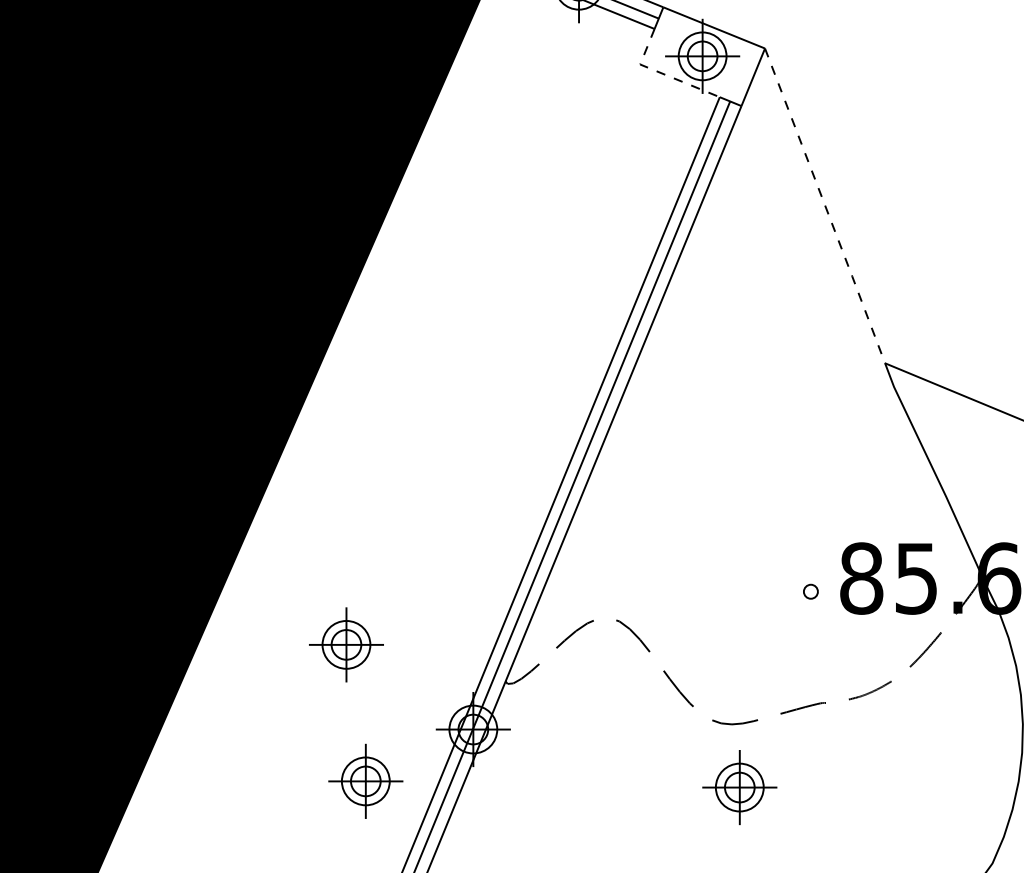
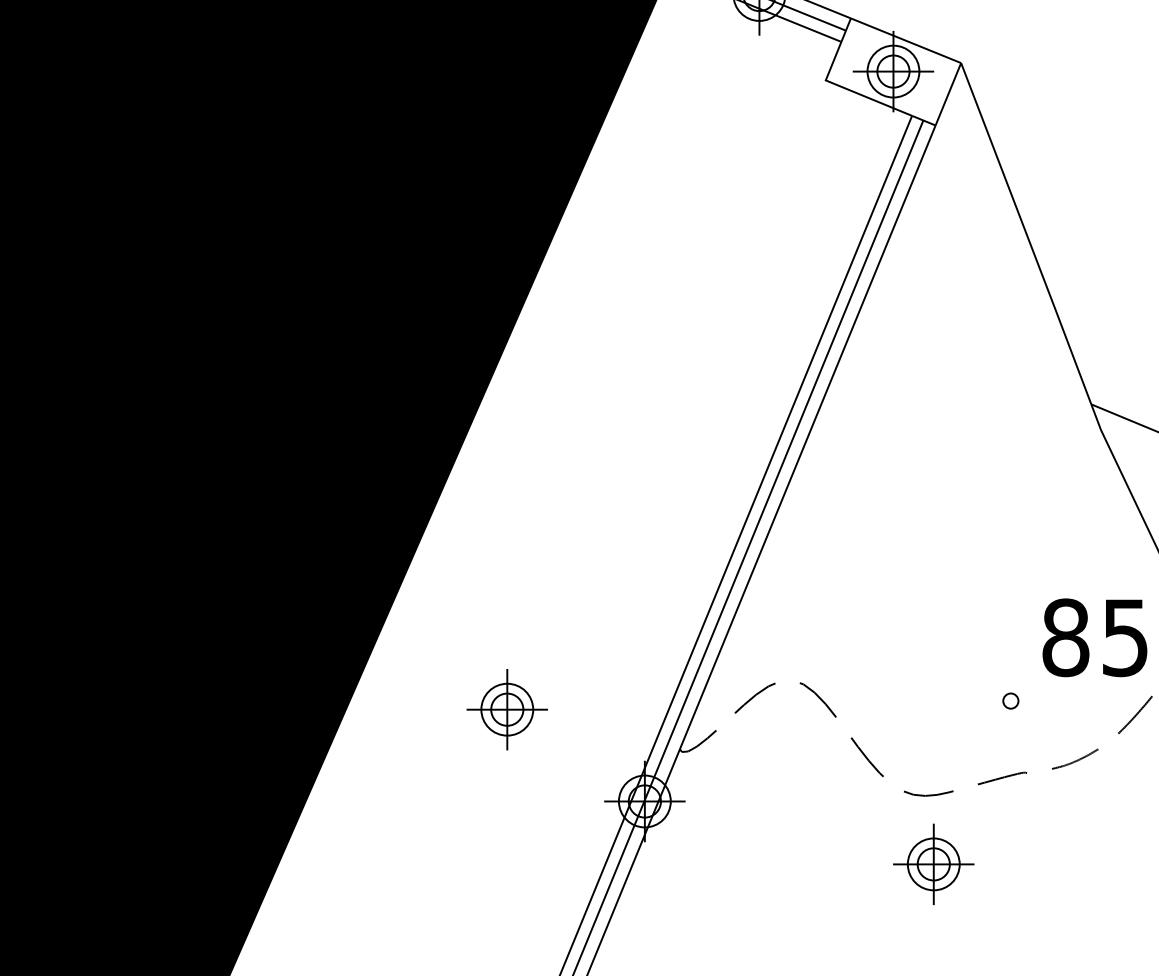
line: (662, 73) -> (849, 90), dashed -> solid
line: (825, 206) -> (1026, 234), dashed -> solid
part: (810, 591) -> (1010, 700), moved
part: (365, 781) -> (527, 857), removed

